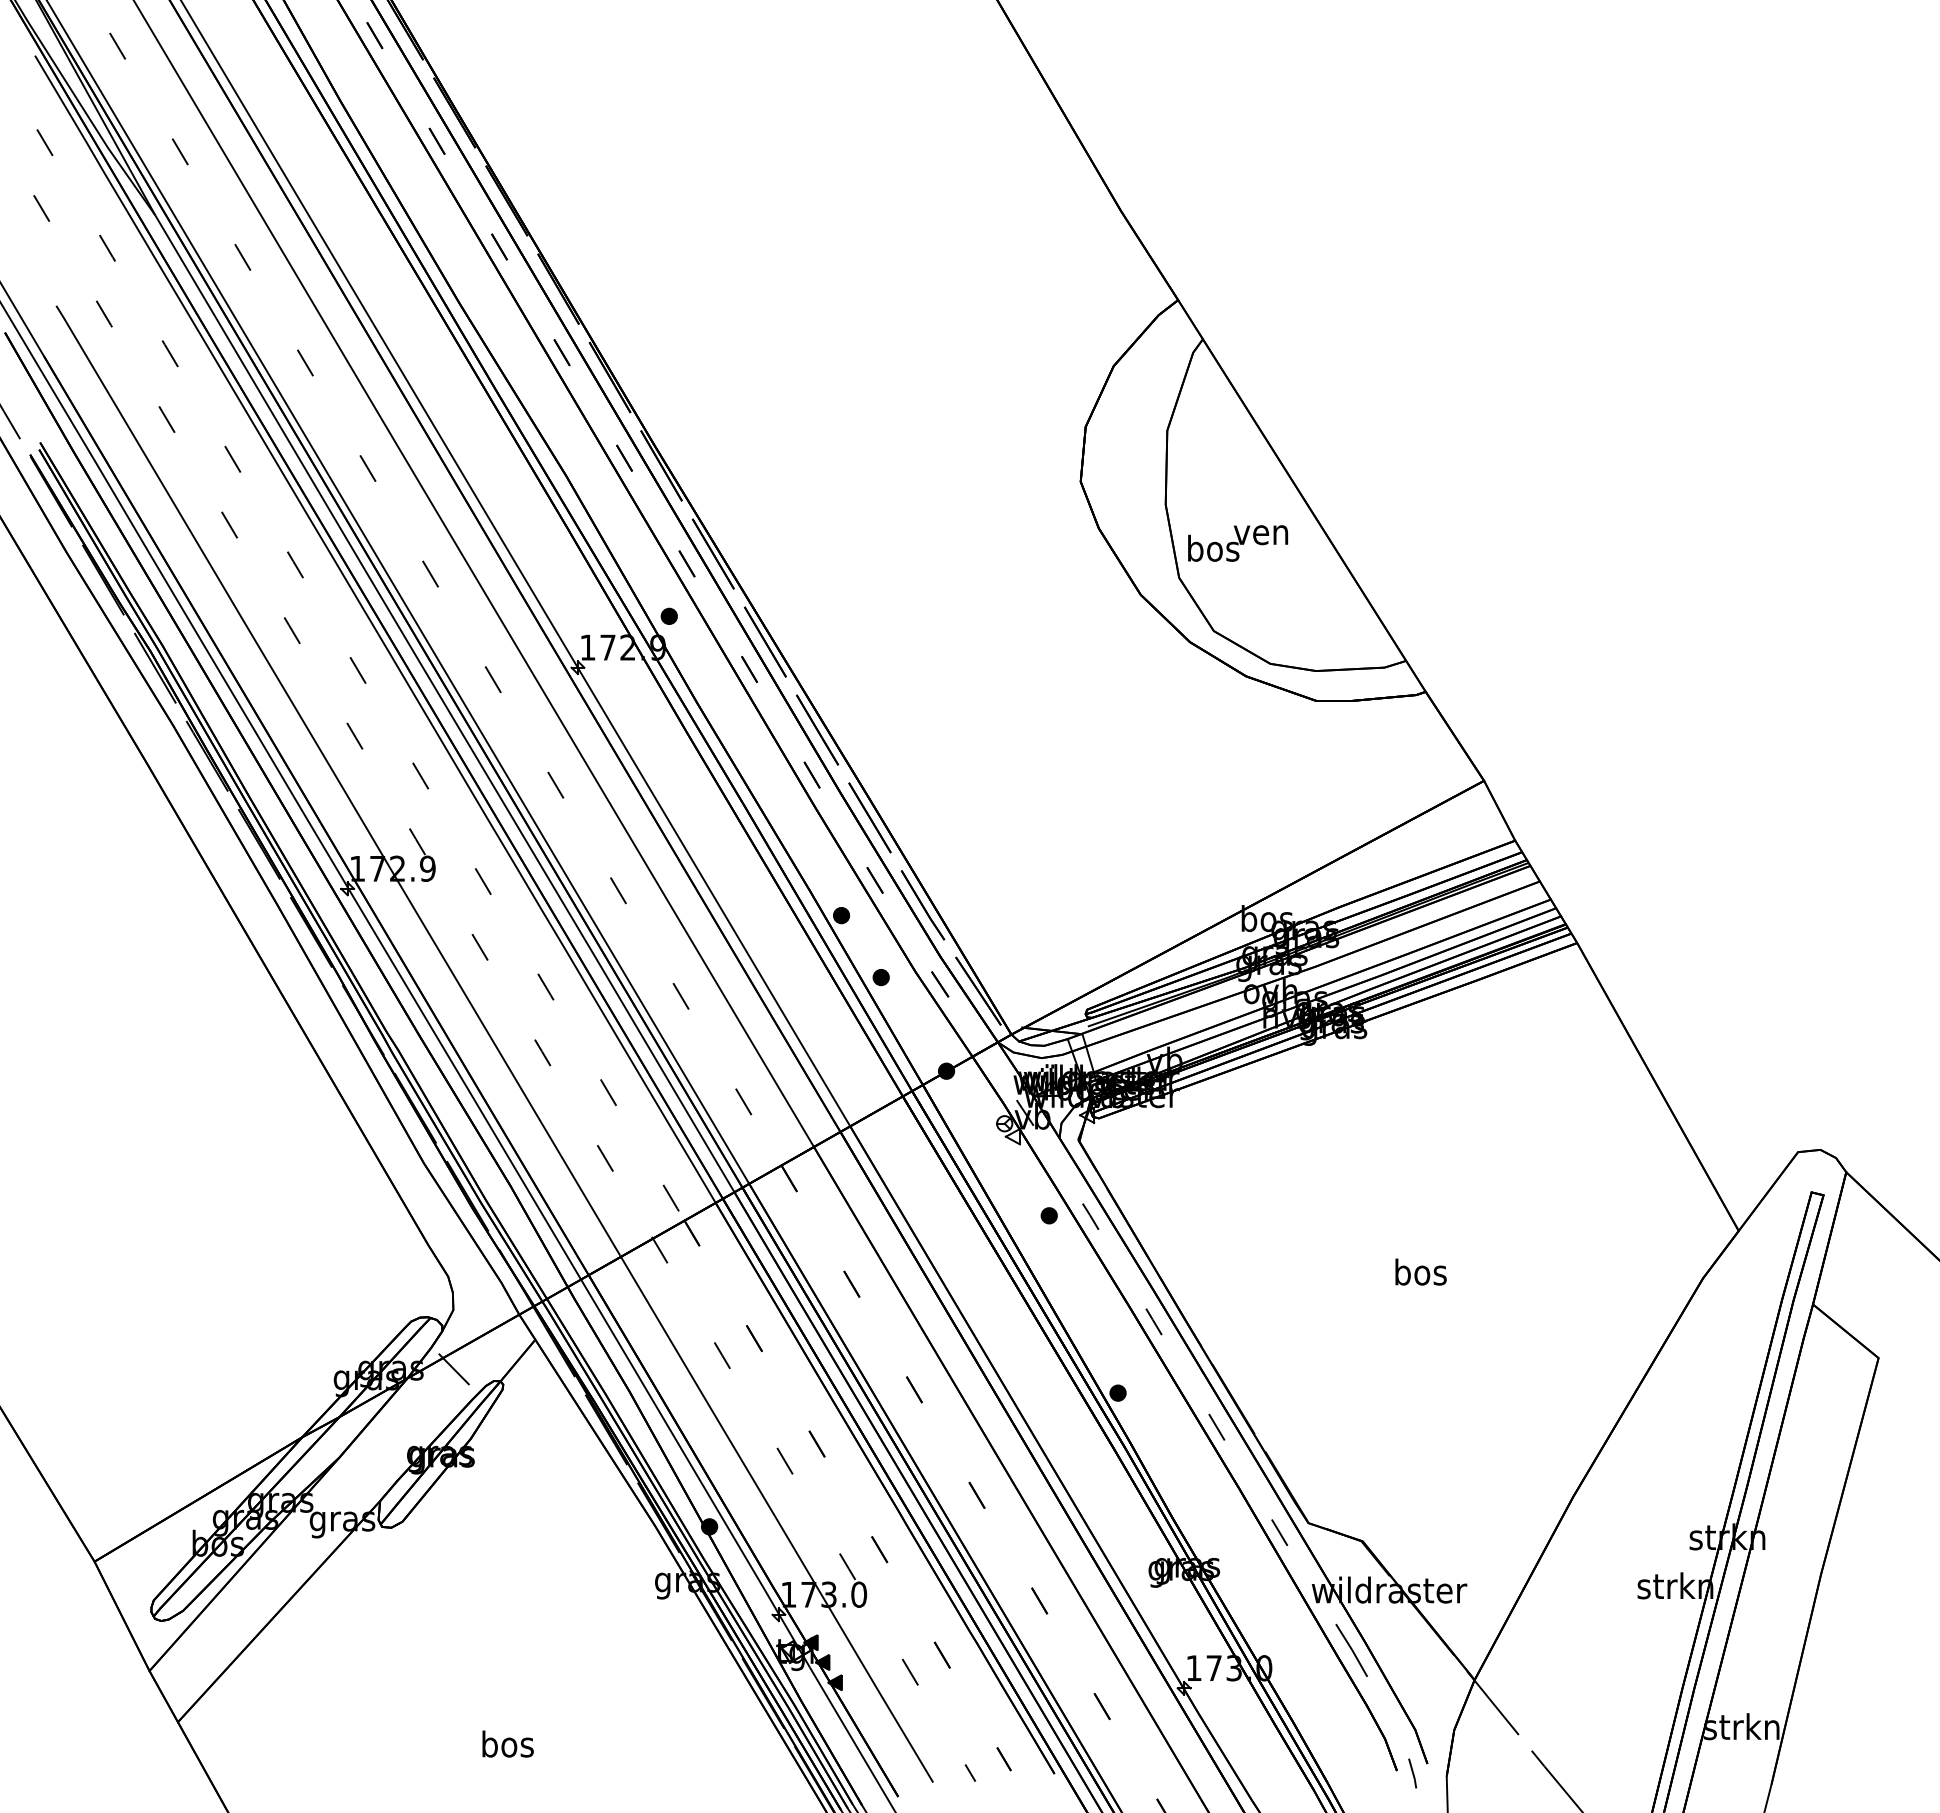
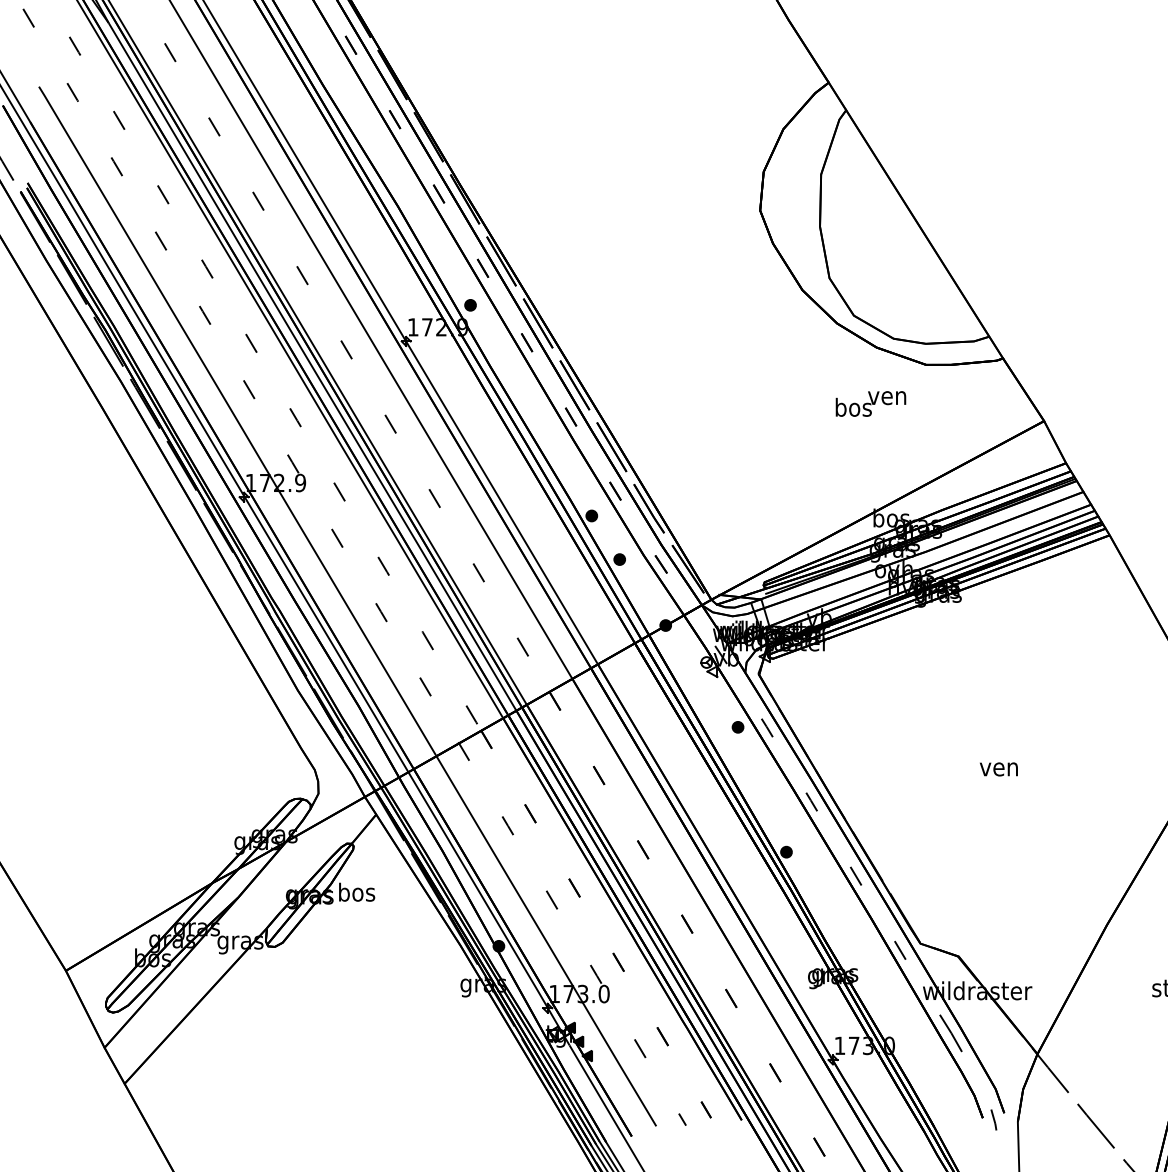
text: (1237, 543) -> (870, 403), moved
text: (1419, 1271) -> (998, 766), bos -> ven
line: (453, 1369) -> (318, 835), removed
text: (507, 1743) -> (356, 891), moved

